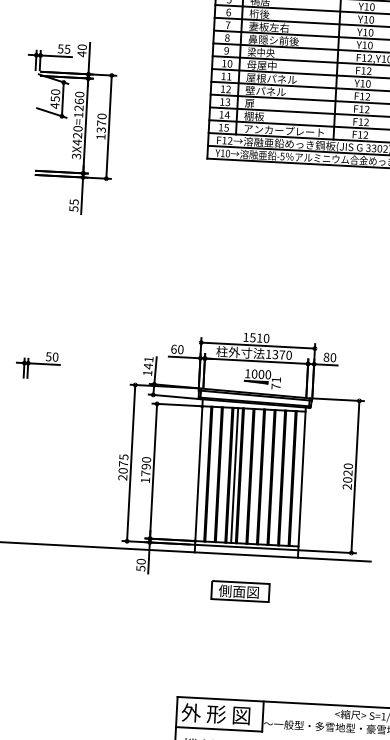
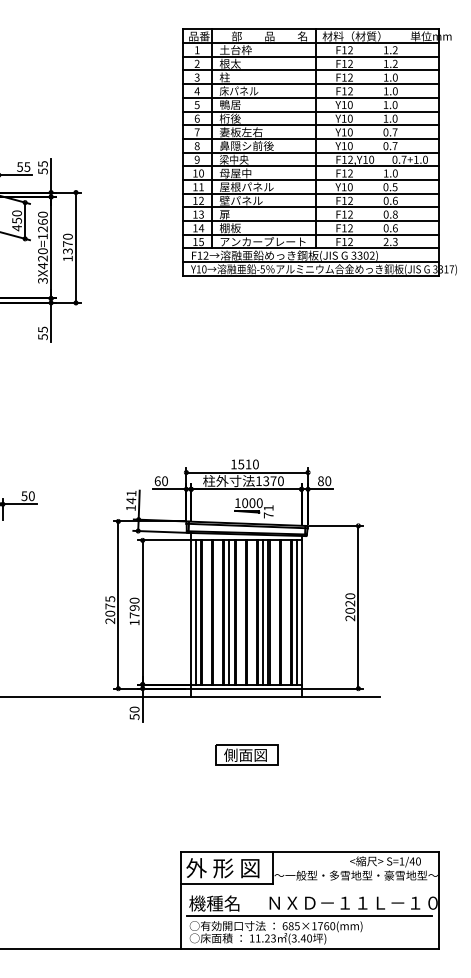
text: (81, 50) -> (42, 167), 40 -> 55
line: (202, 473) -> (195, 612), added
line: (266, 477) -> (263, 612), added
line: (298, 478) -> (297, 612), added
part: (239, 591) -> (246, 754), moved

